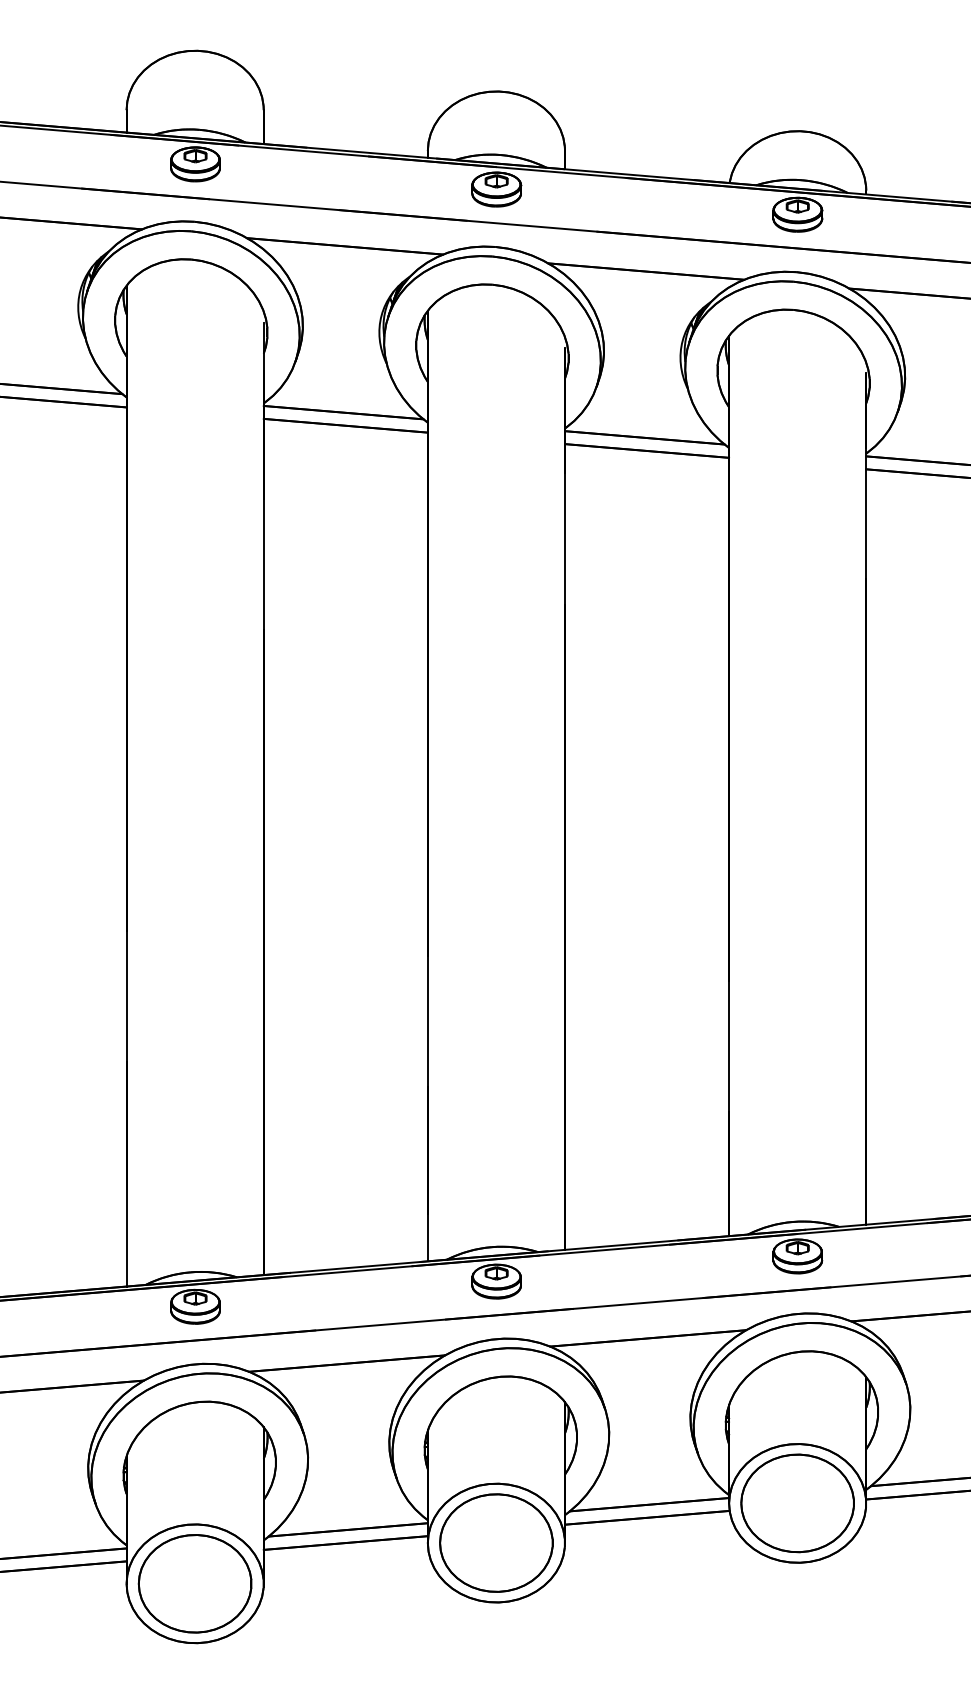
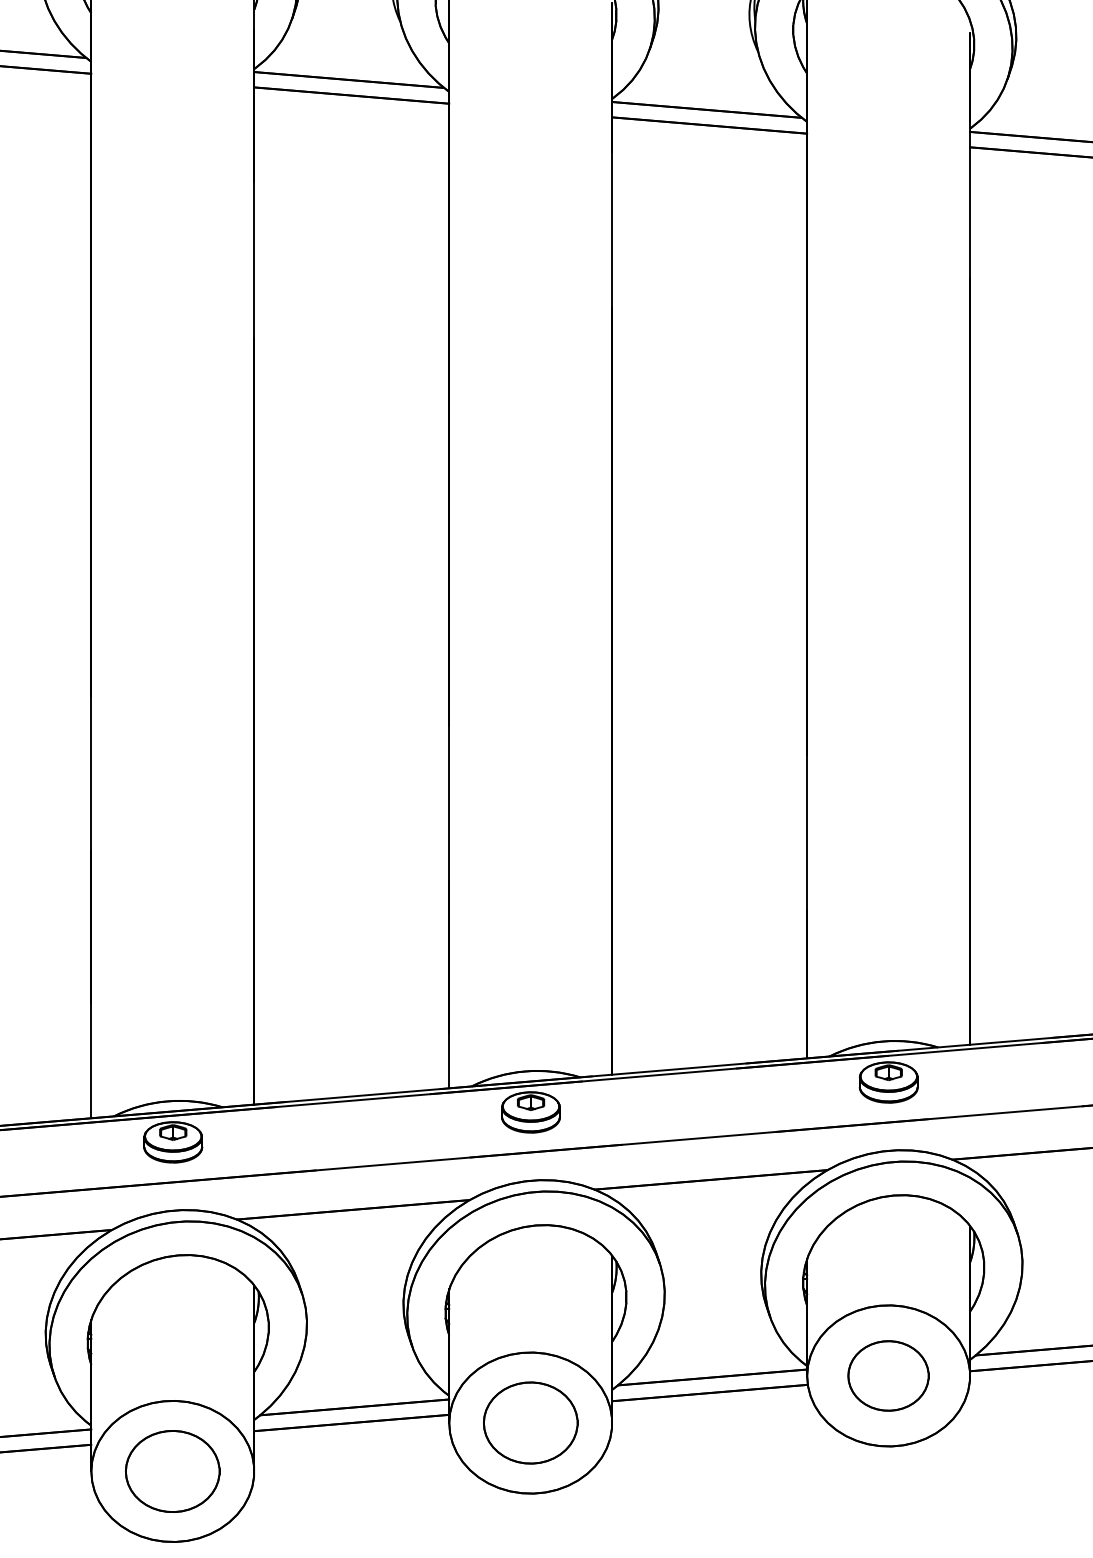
part: (797, 1503) -> (888, 1376), size x0.6
part: (496, 1542) -> (530, 1422), size x0.7
part: (194, 1583) -> (172, 1471), size x0.7

